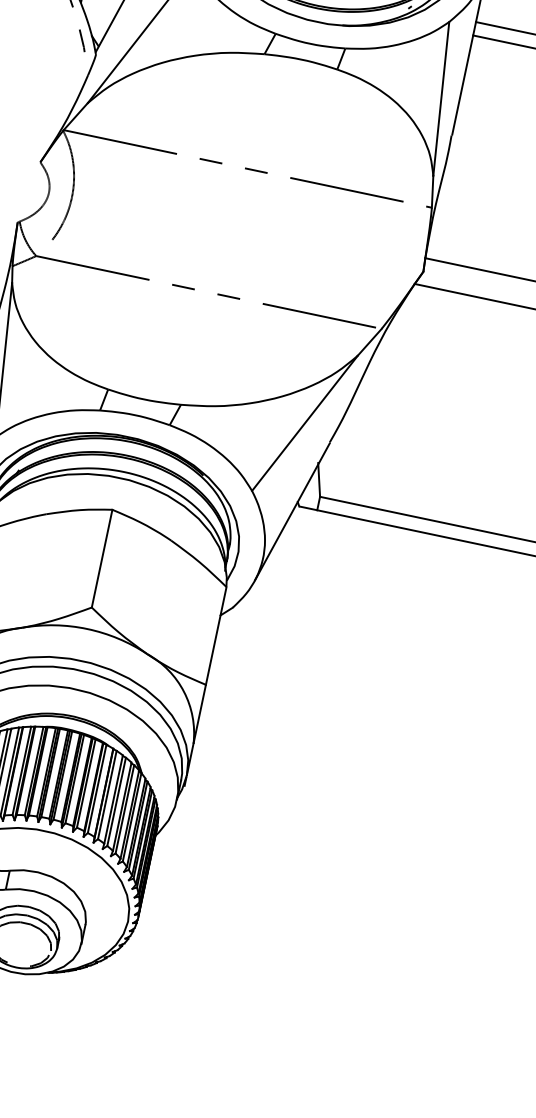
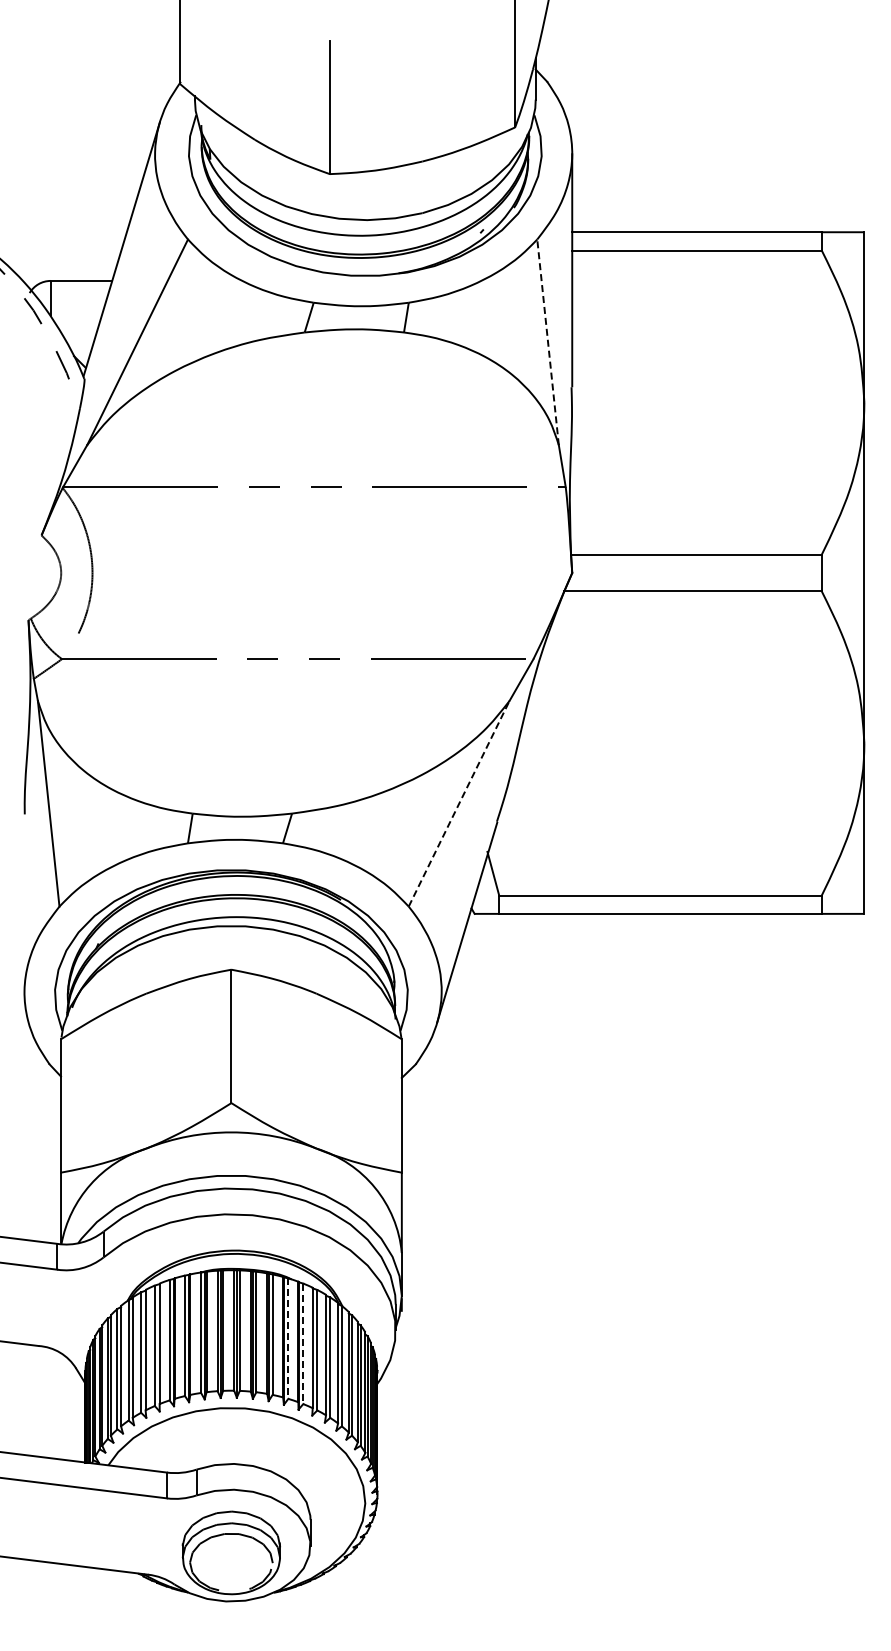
line: (441, 98) -> (548, 341), solid -> dashed
line: (305, 423) -> (459, 803), solid -> dashed
line: (97, 789) -> (288, 1339), solid -> dashed
line: (107, 795) -> (303, 1344), solid -> dashed

